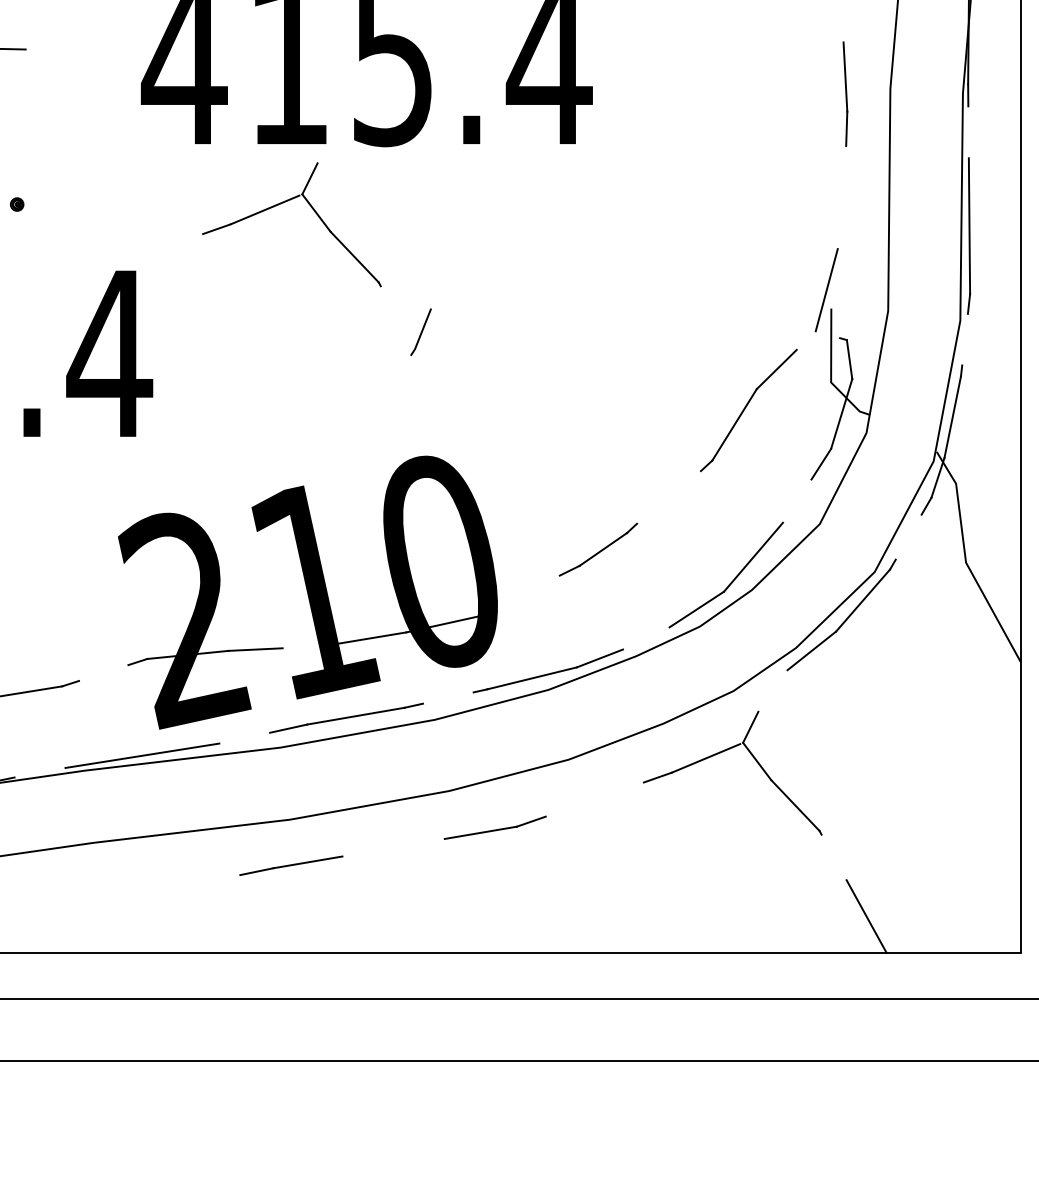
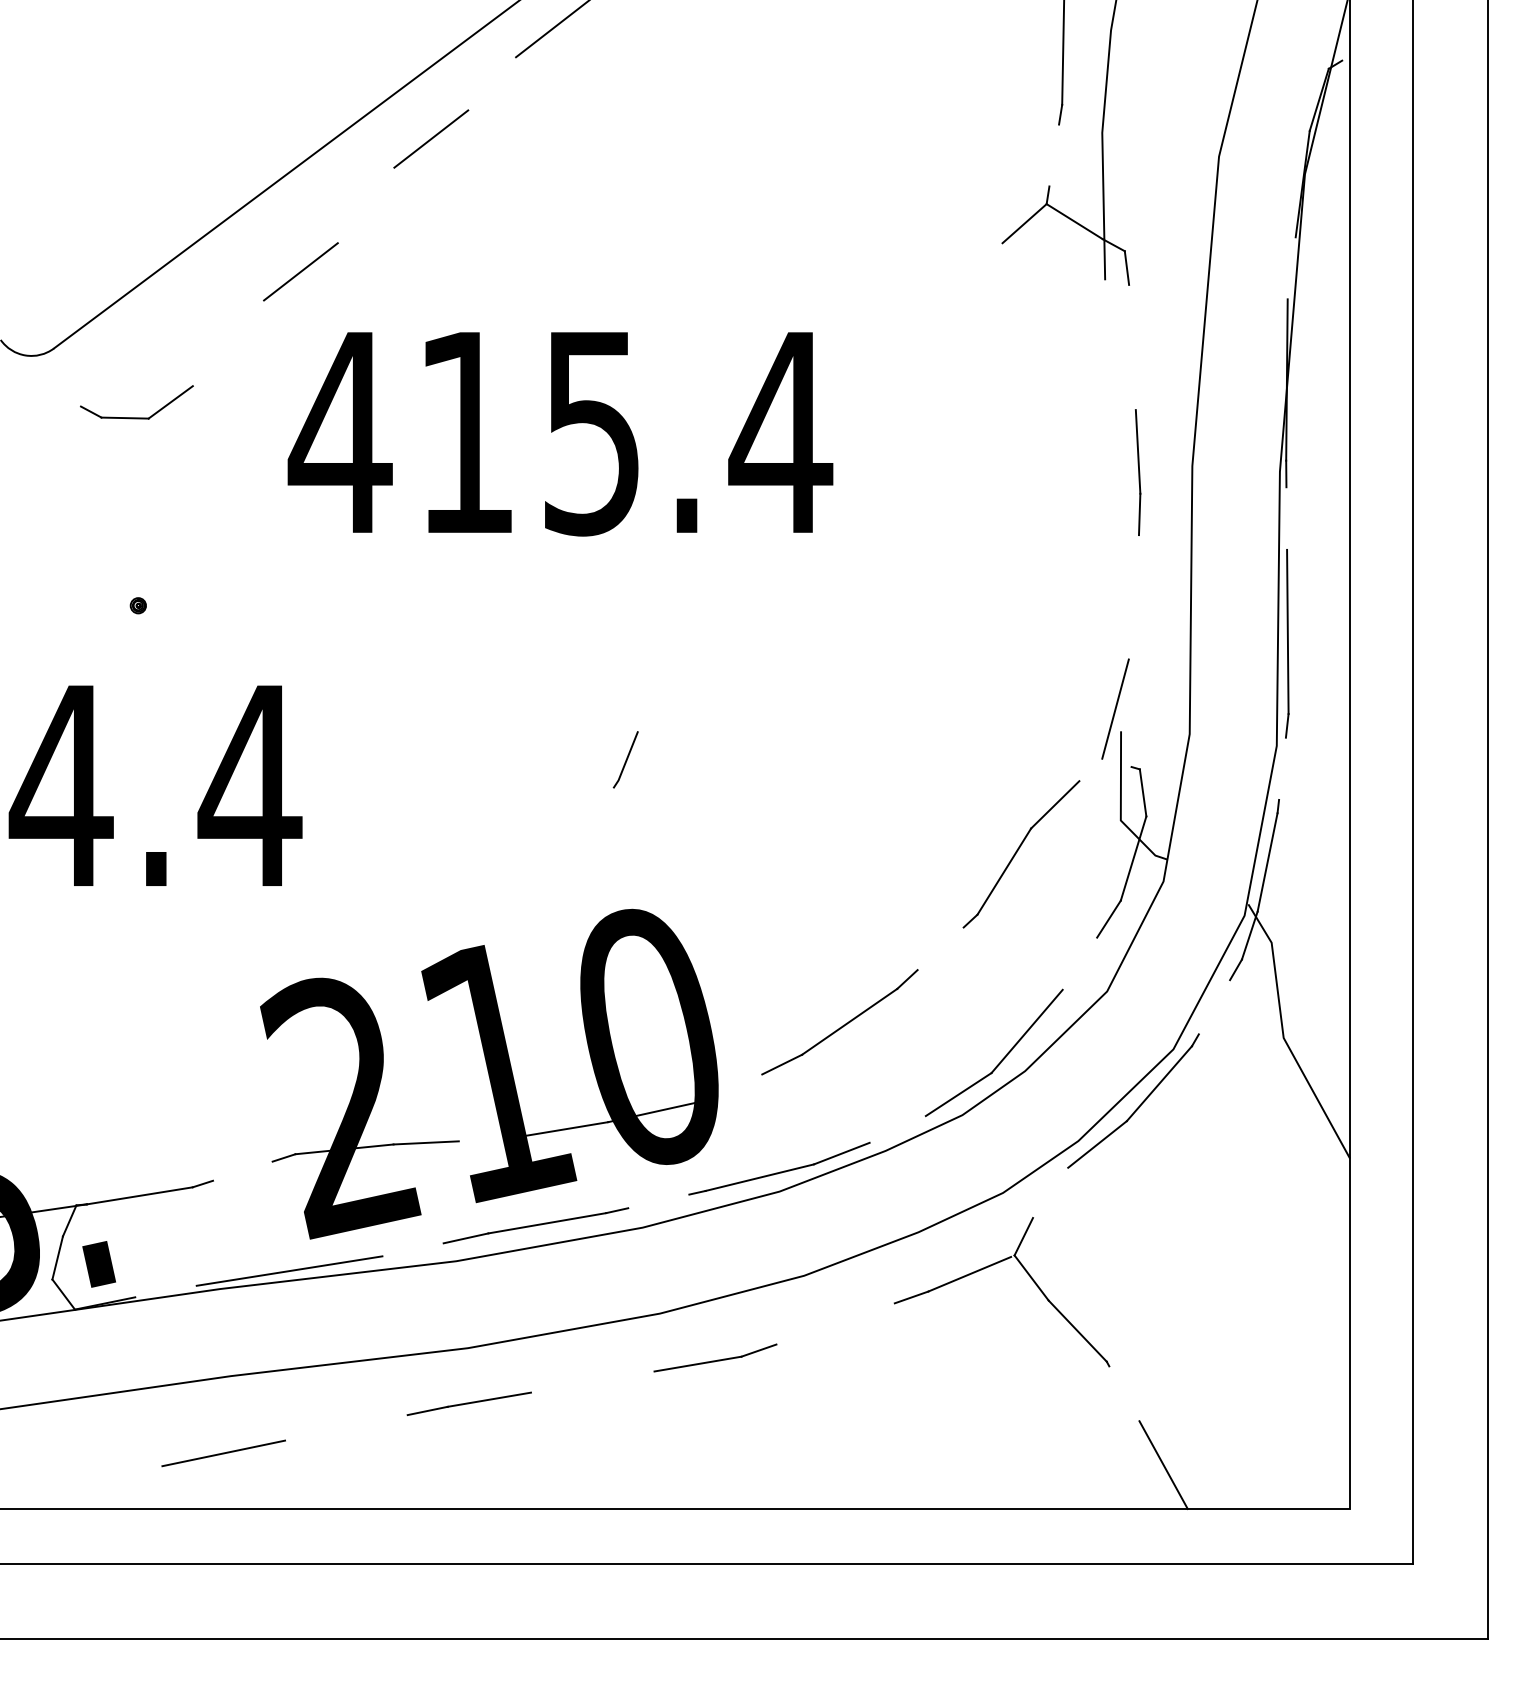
line: (43, 36) -> (170, 402), added
part: (283, 203) -> (459, 604), removed
part: (598, 549) -> (839, 1022), size x1.67
line: (87, 906) -> (223, 1453), added

